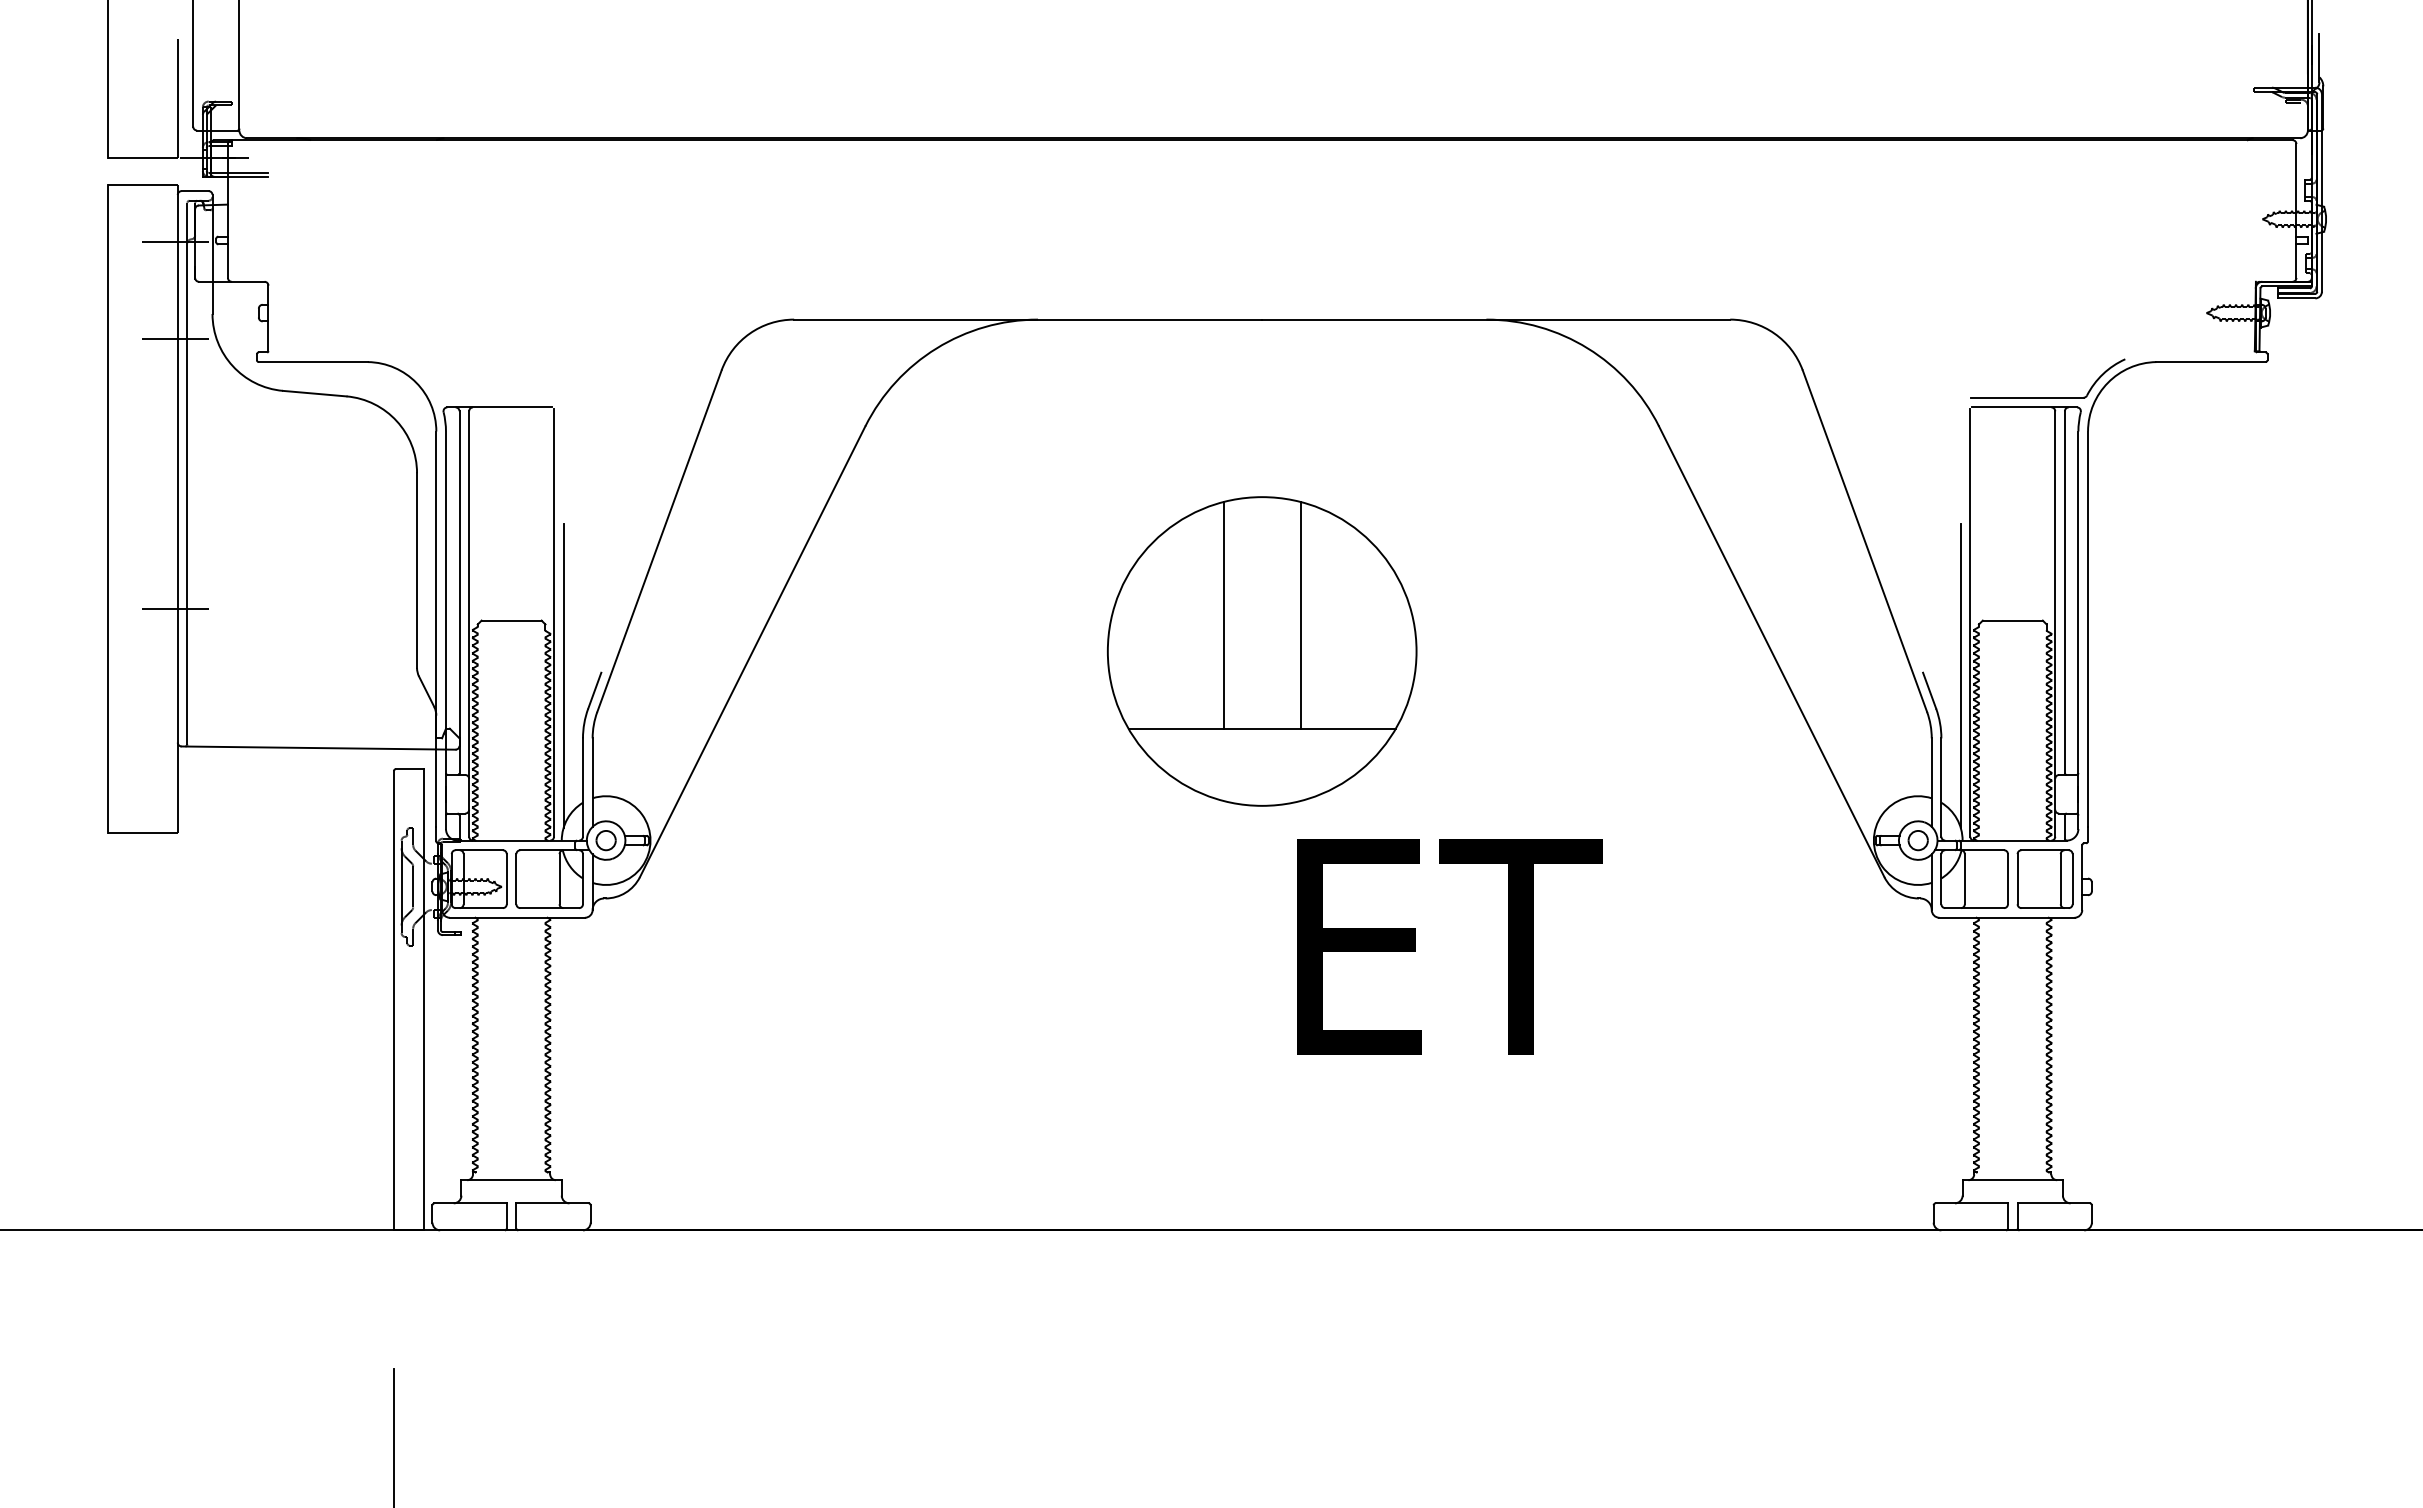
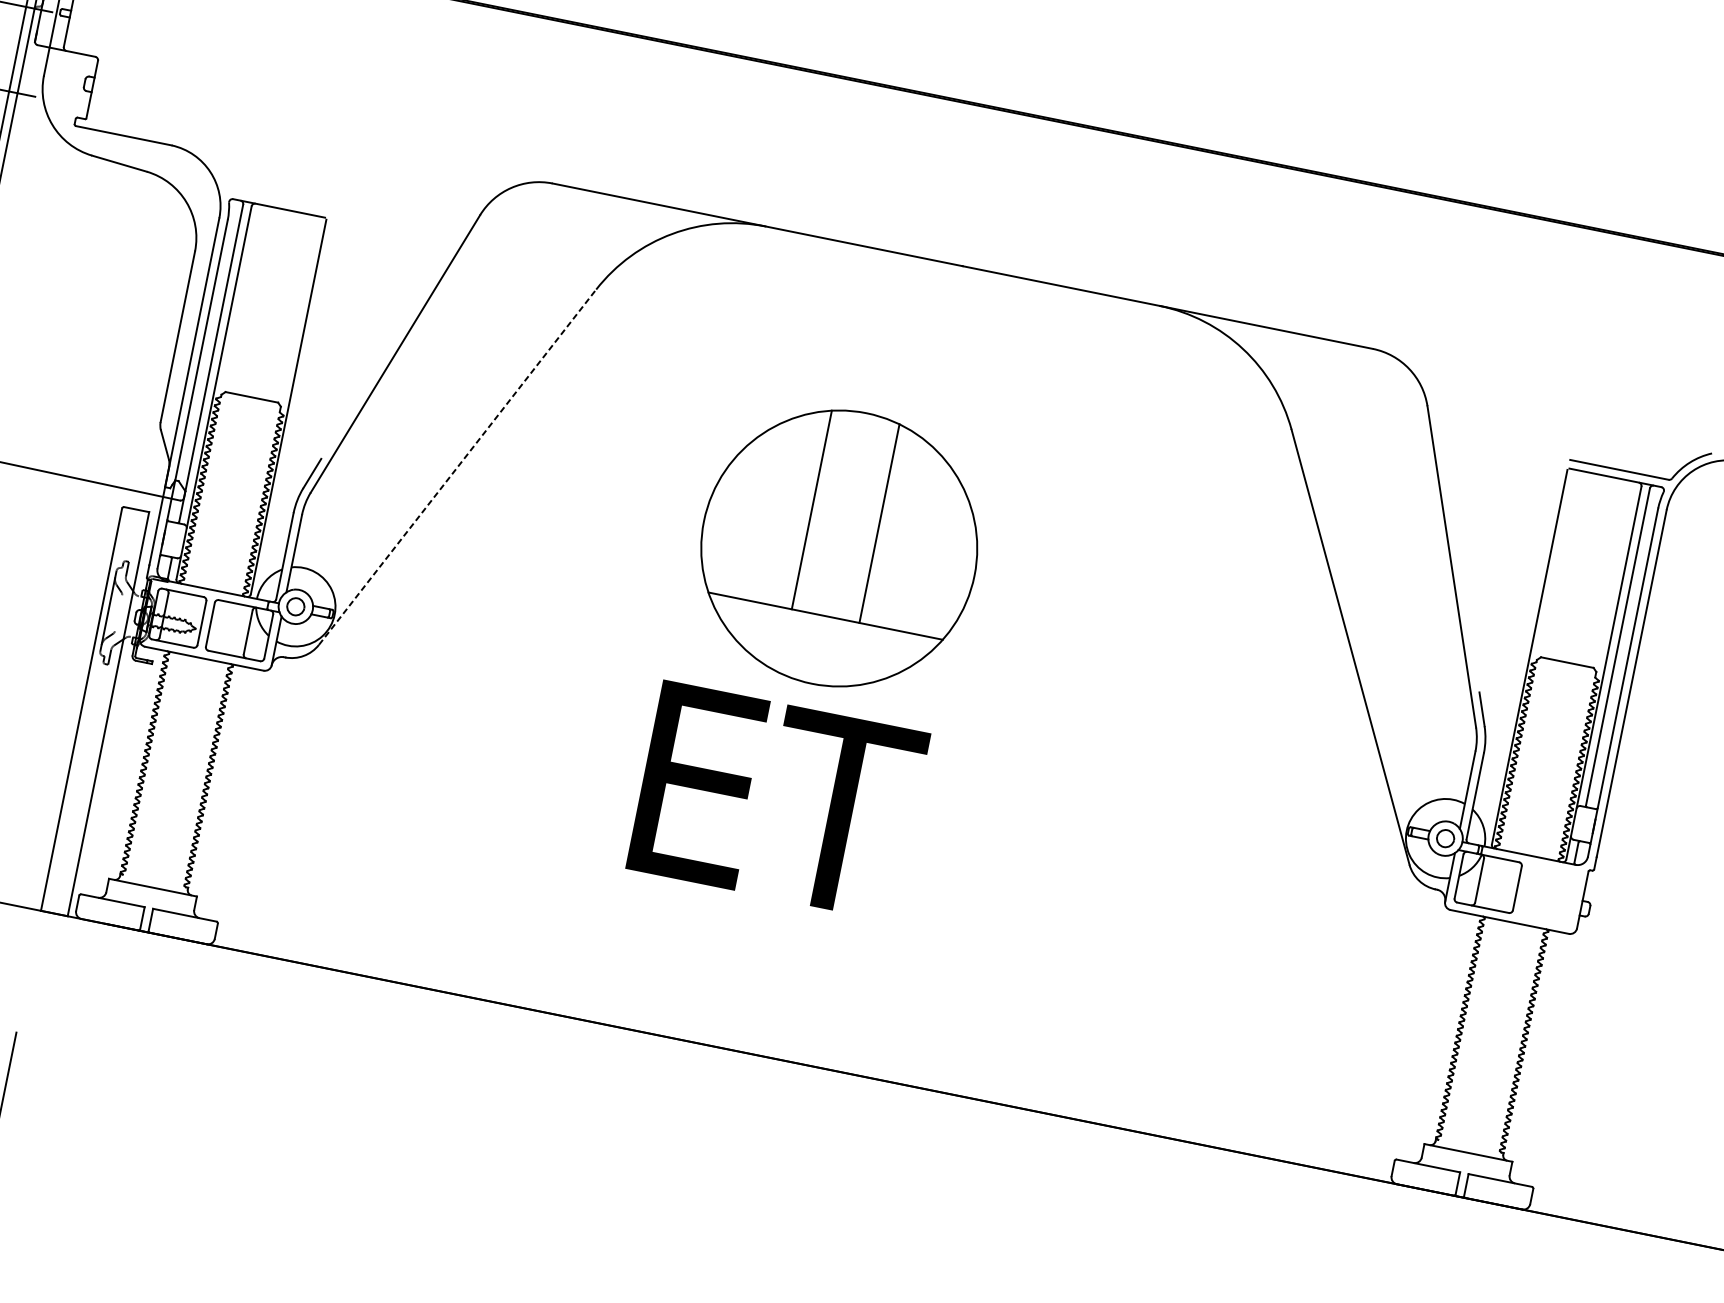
line: (752, 651) -> (457, 466), solid -> dashed
part: (1261, 651) -> (838, 548), moved
line: (563, 675) -> (287, 454), removed
line: (1960, 675) -> (1511, 701), removed
part: (2044, 878) -> (1549, 894), removed
line: (413, 886) -> (118, 612), removed
text: (1449, 946) -> (777, 800), moved

